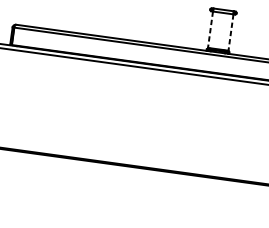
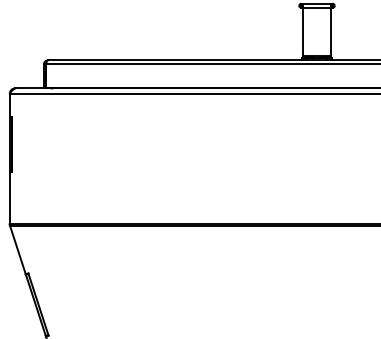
line: (210, 30) -> (303, 32), dashed -> solid
line: (230, 32) -> (330, 32), dashed -> solid

